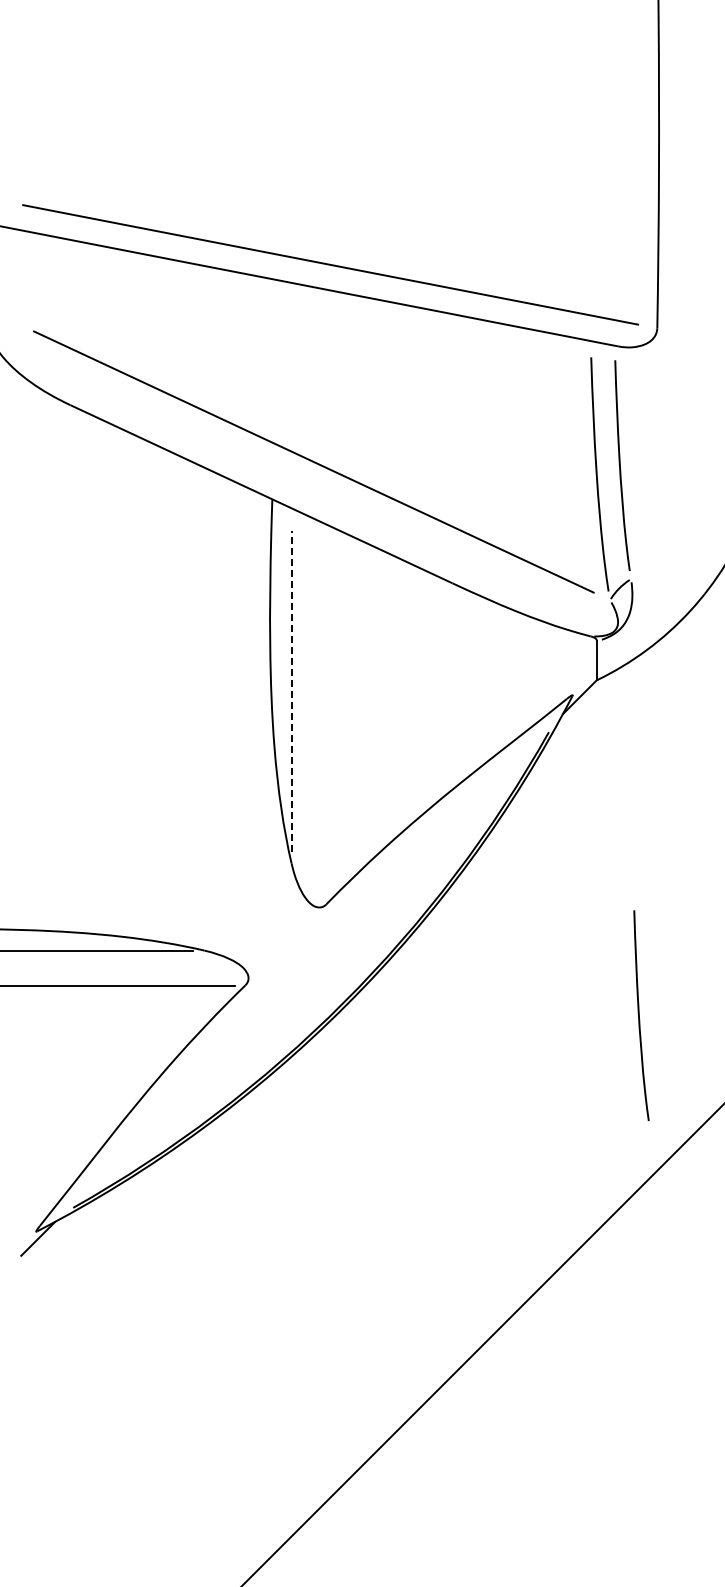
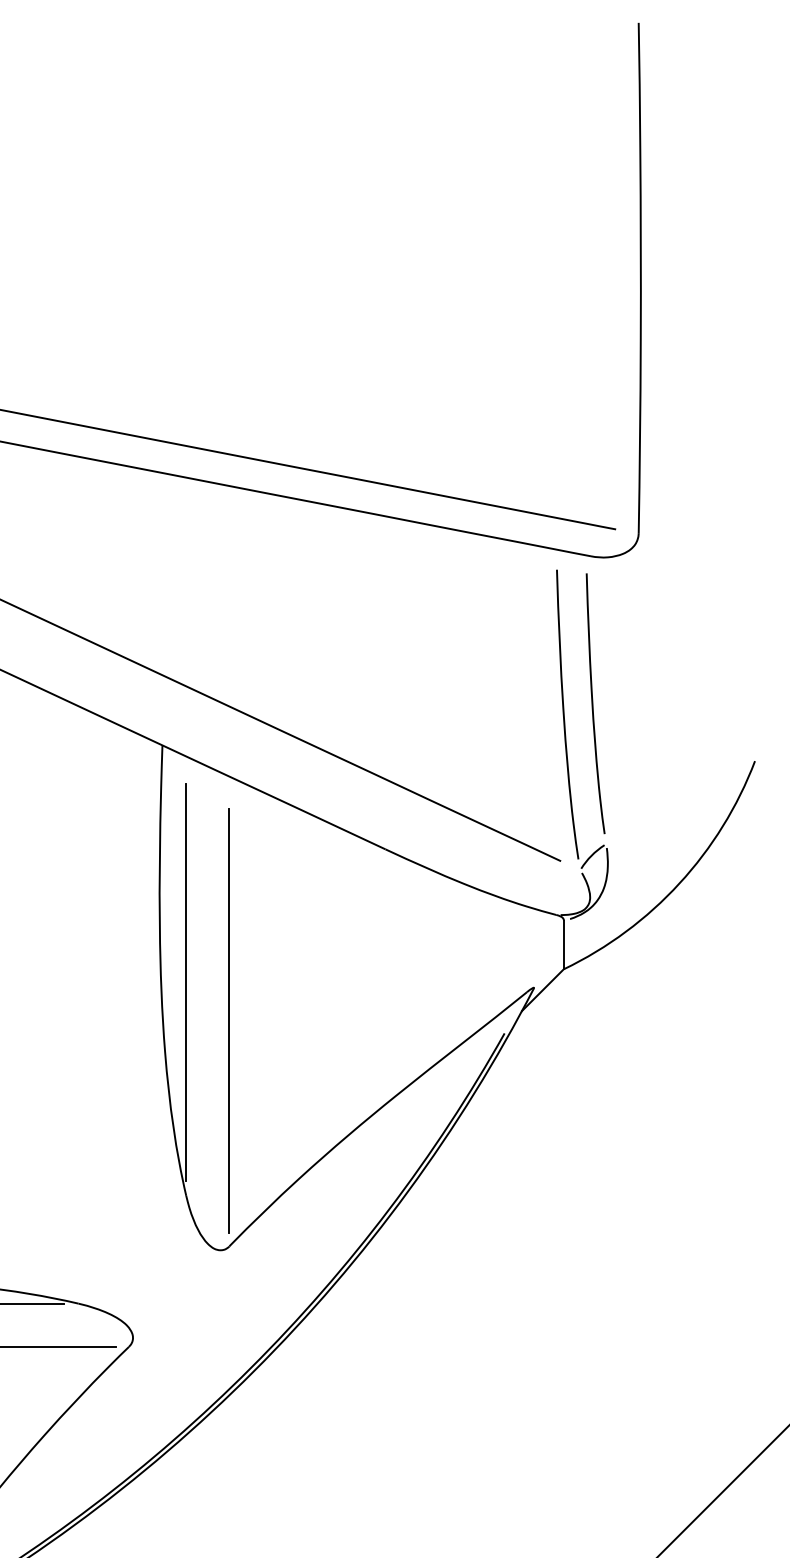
line: (291, 690) -> (186, 981), dashed -> solid
line: (326, 721) -> (229, 1020), added
curve: (639, 1015) -> (616, 1383), removed

